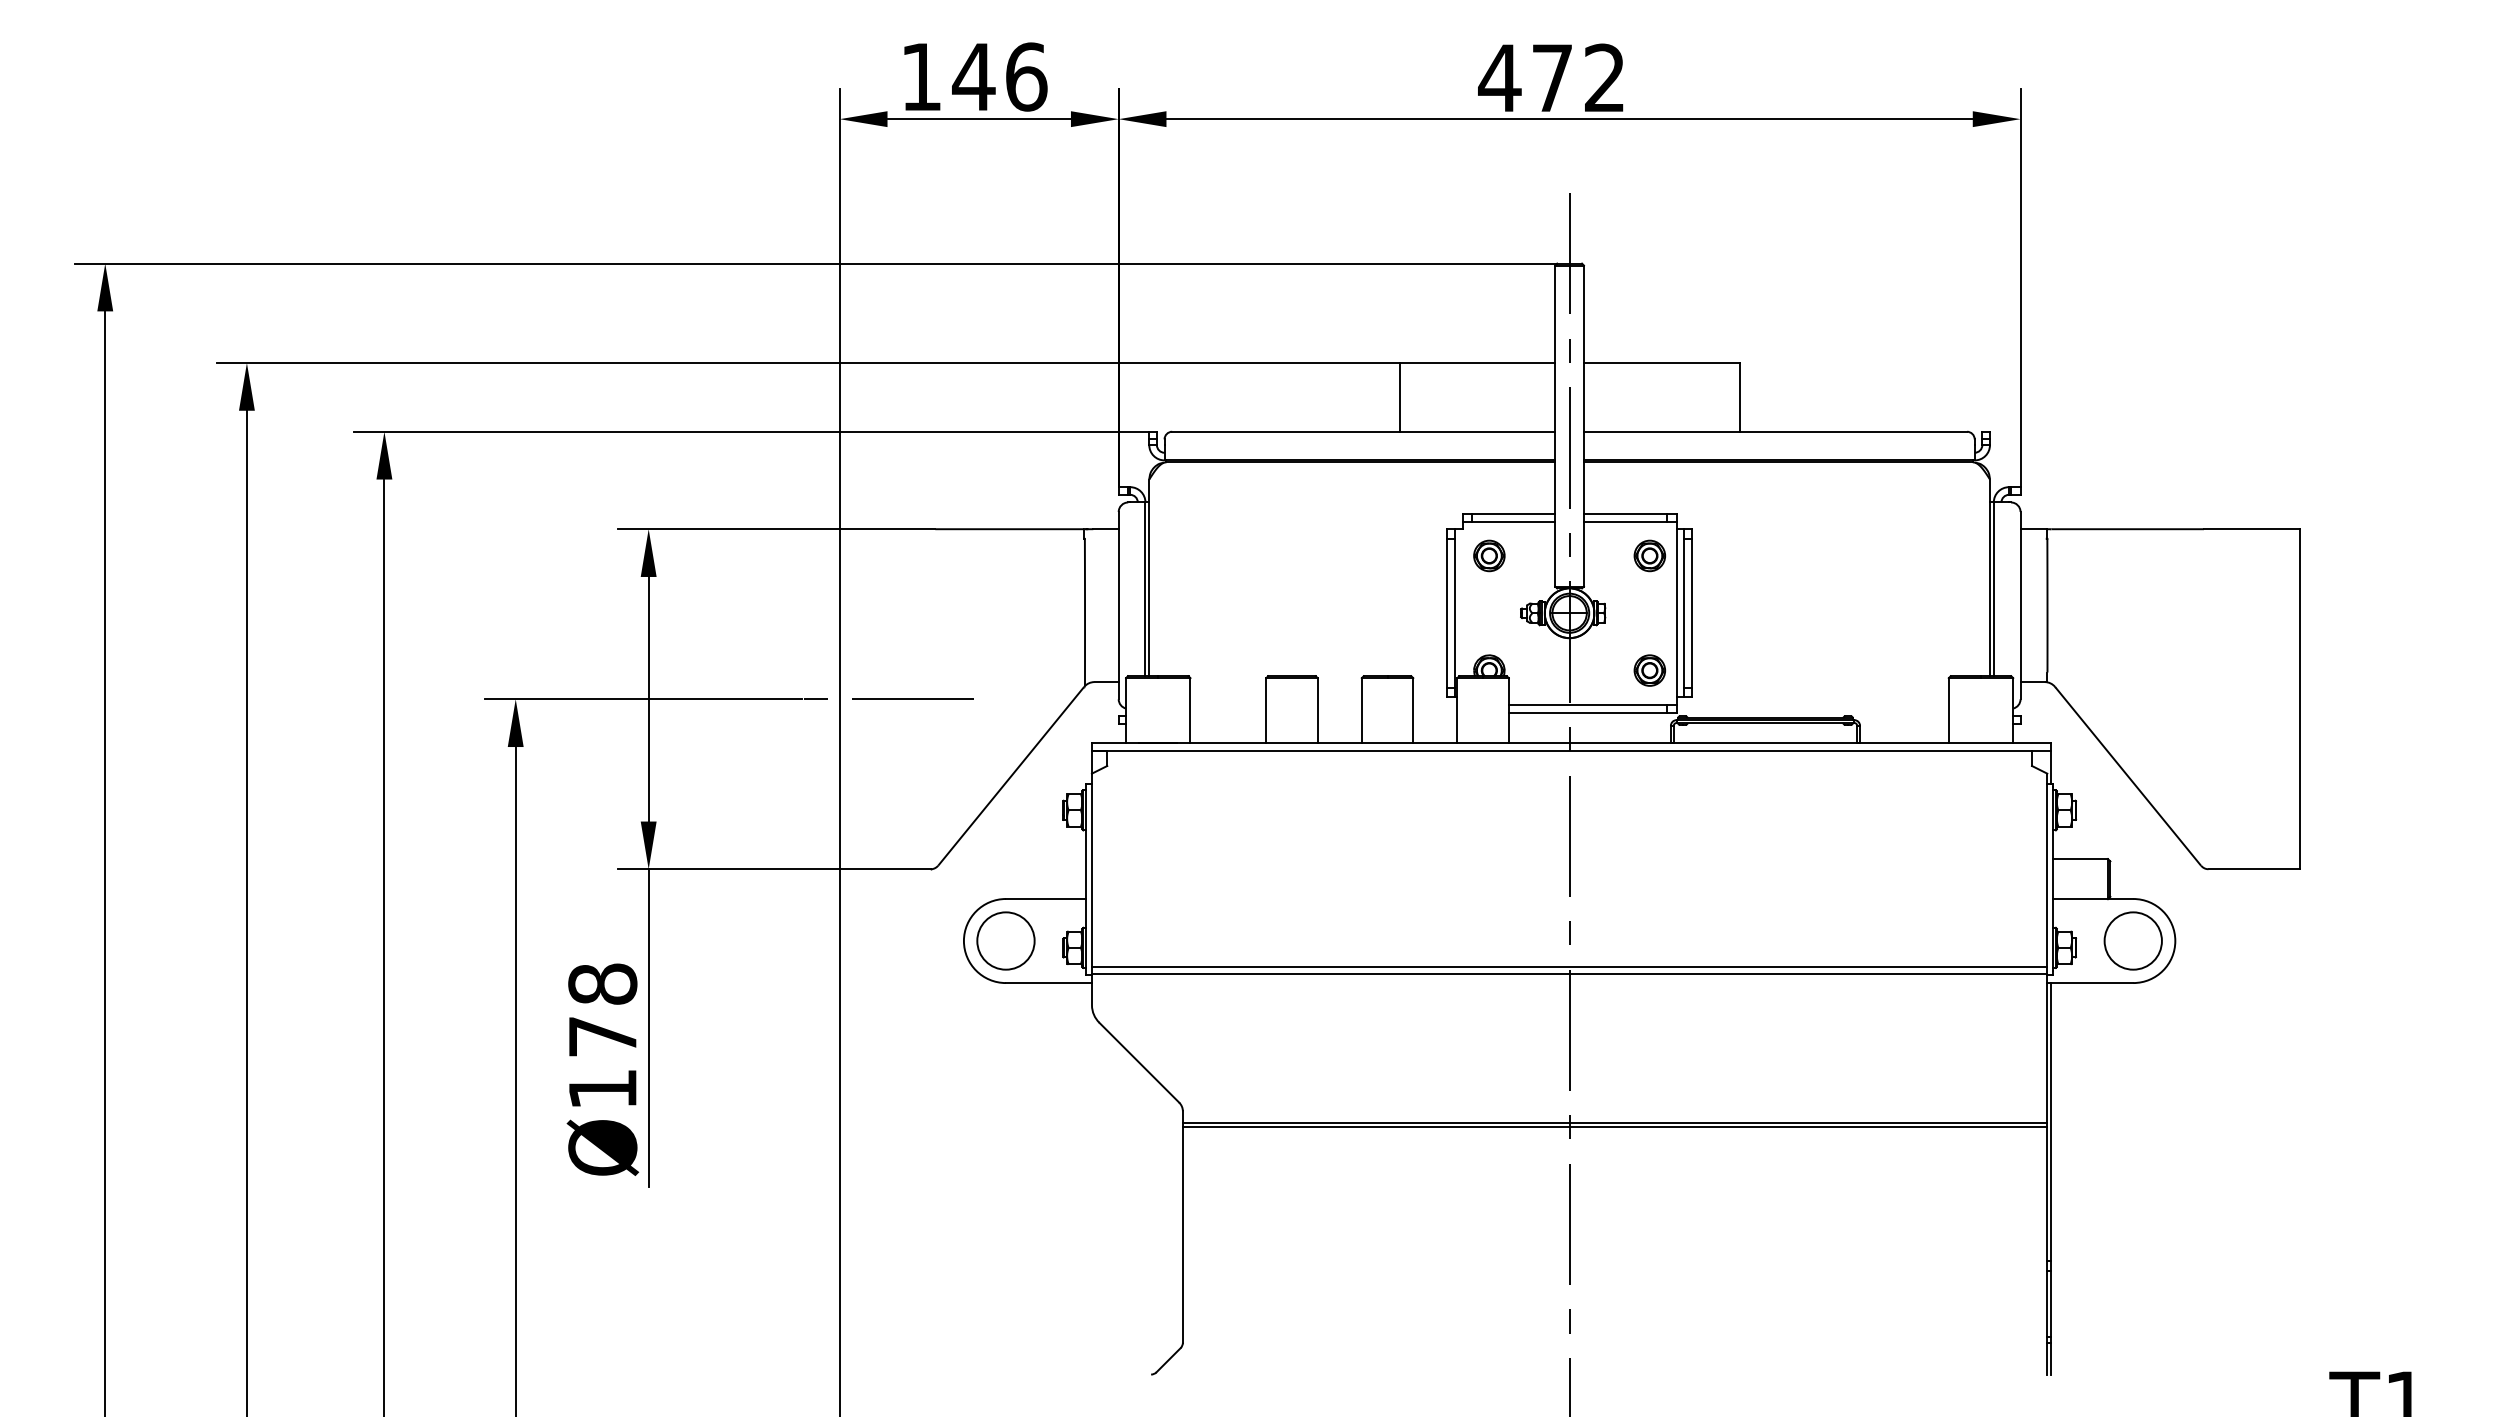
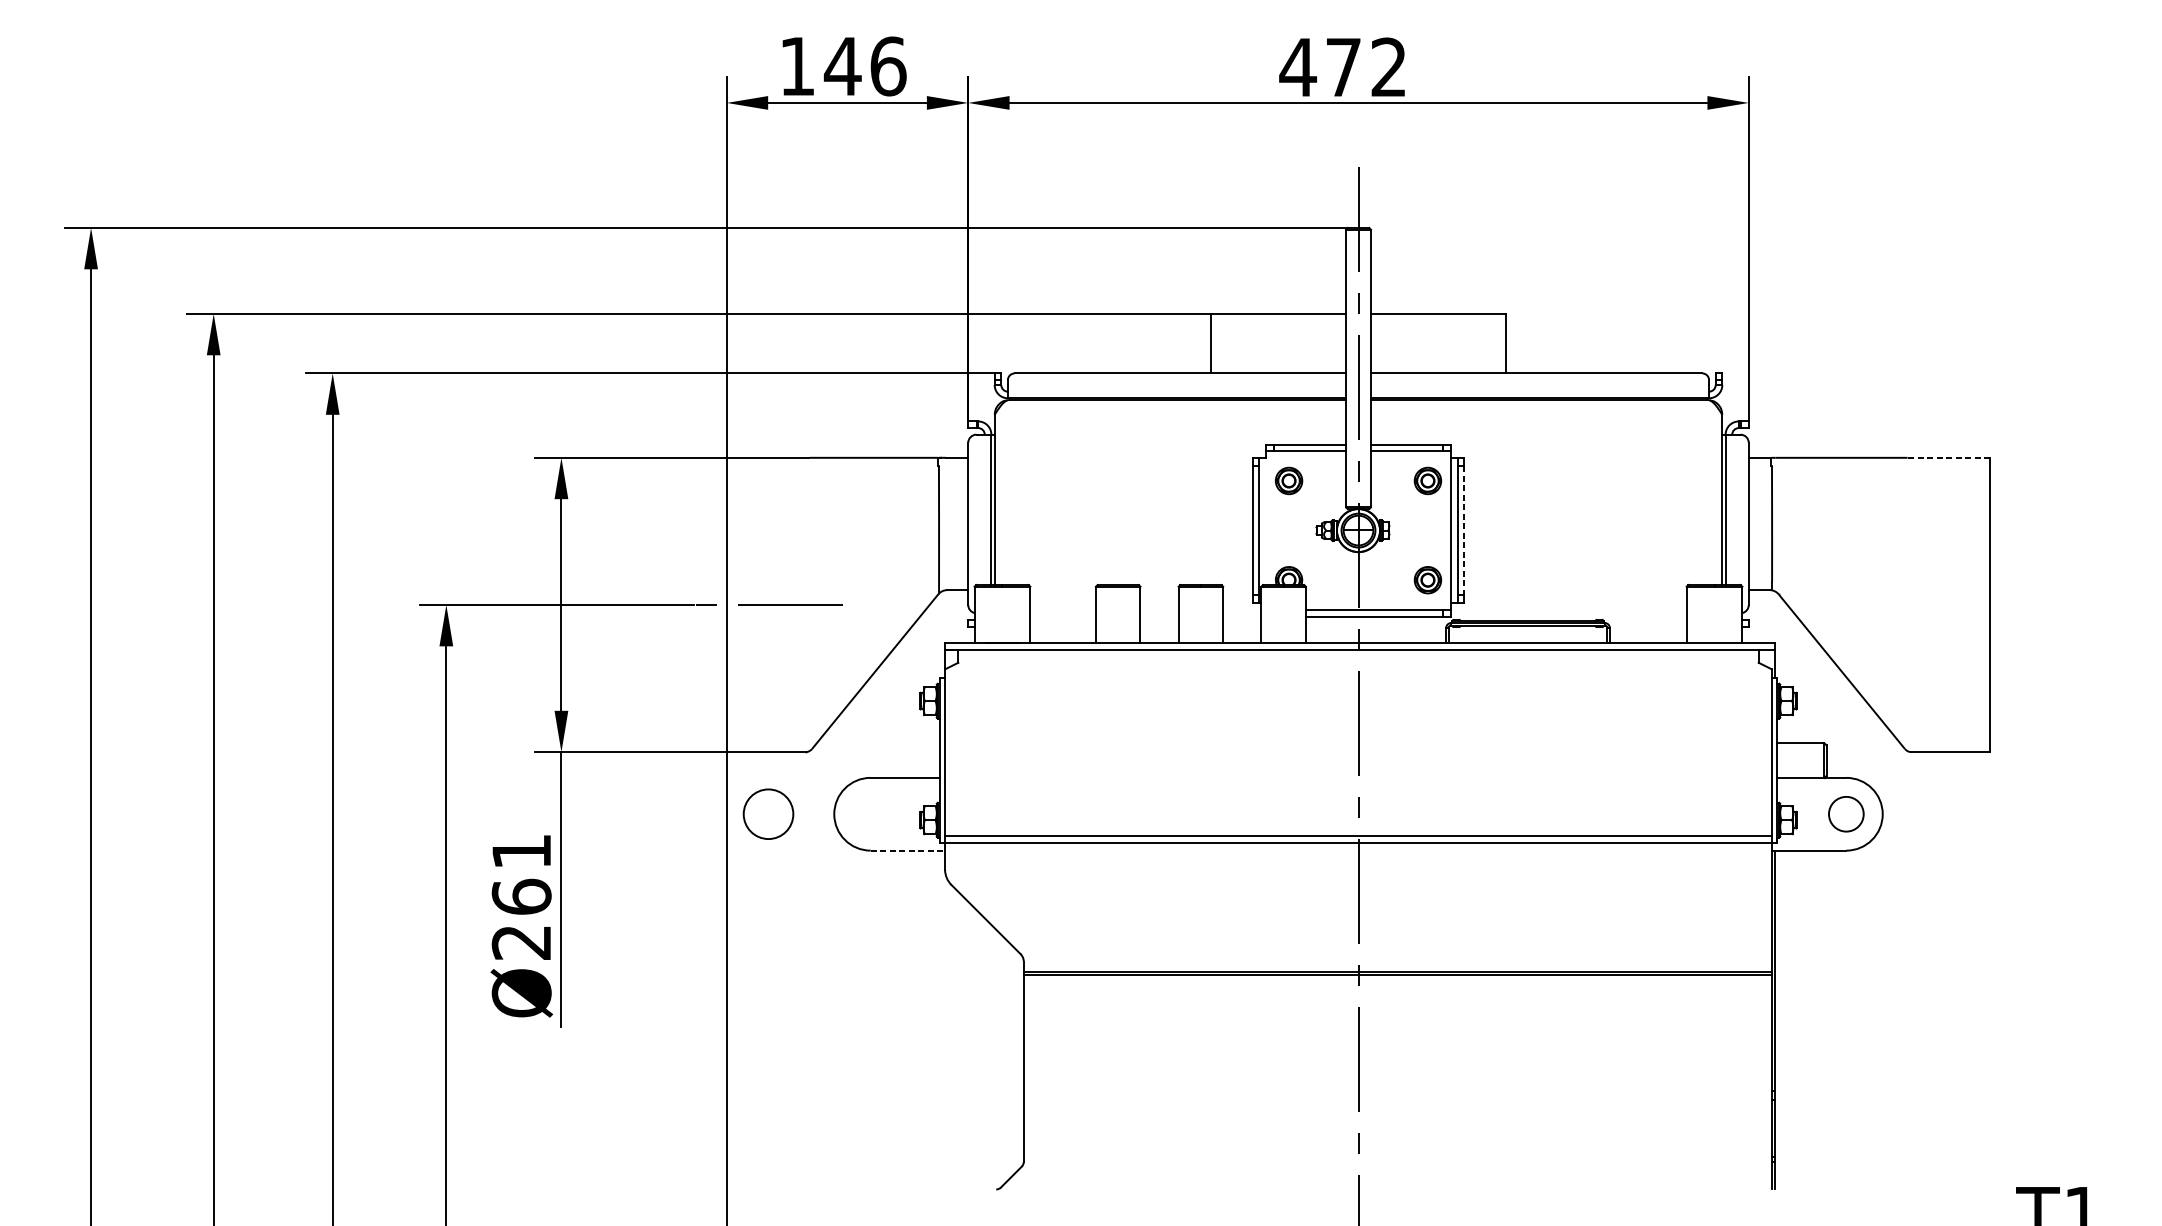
line: (2251, 529) -> (1948, 458), solid -> dashed
line: (1691, 613) -> (1463, 530), solid -> dashed
circle: (1005, 940) -> (768, 813), moved
circle: (2132, 940) -> (1845, 813), size x0.7
line: (1048, 983) -> (907, 851), solid -> dashed
text: (602, 1036) -> (521, 896), Ø178 -> Ø261

